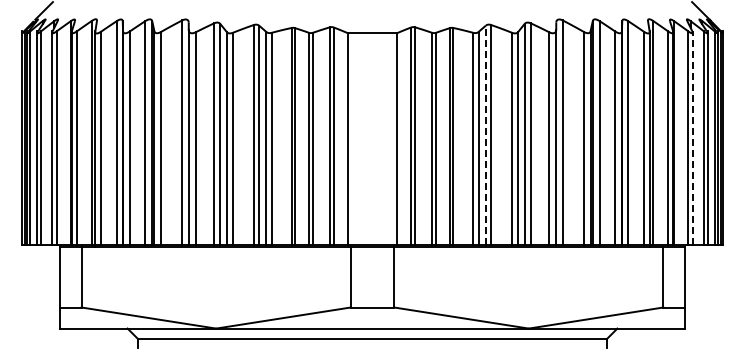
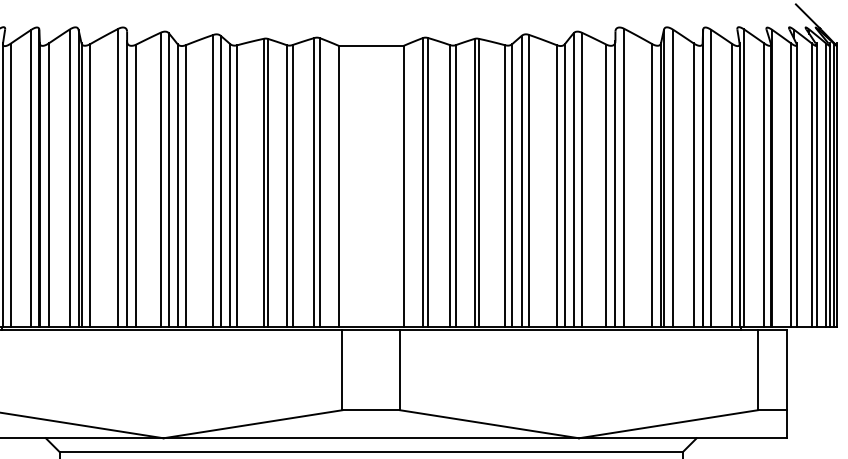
line: (485, 135) -> (521, 181), dashed -> solid
line: (692, 138) -> (796, 185), dashed -> solid

